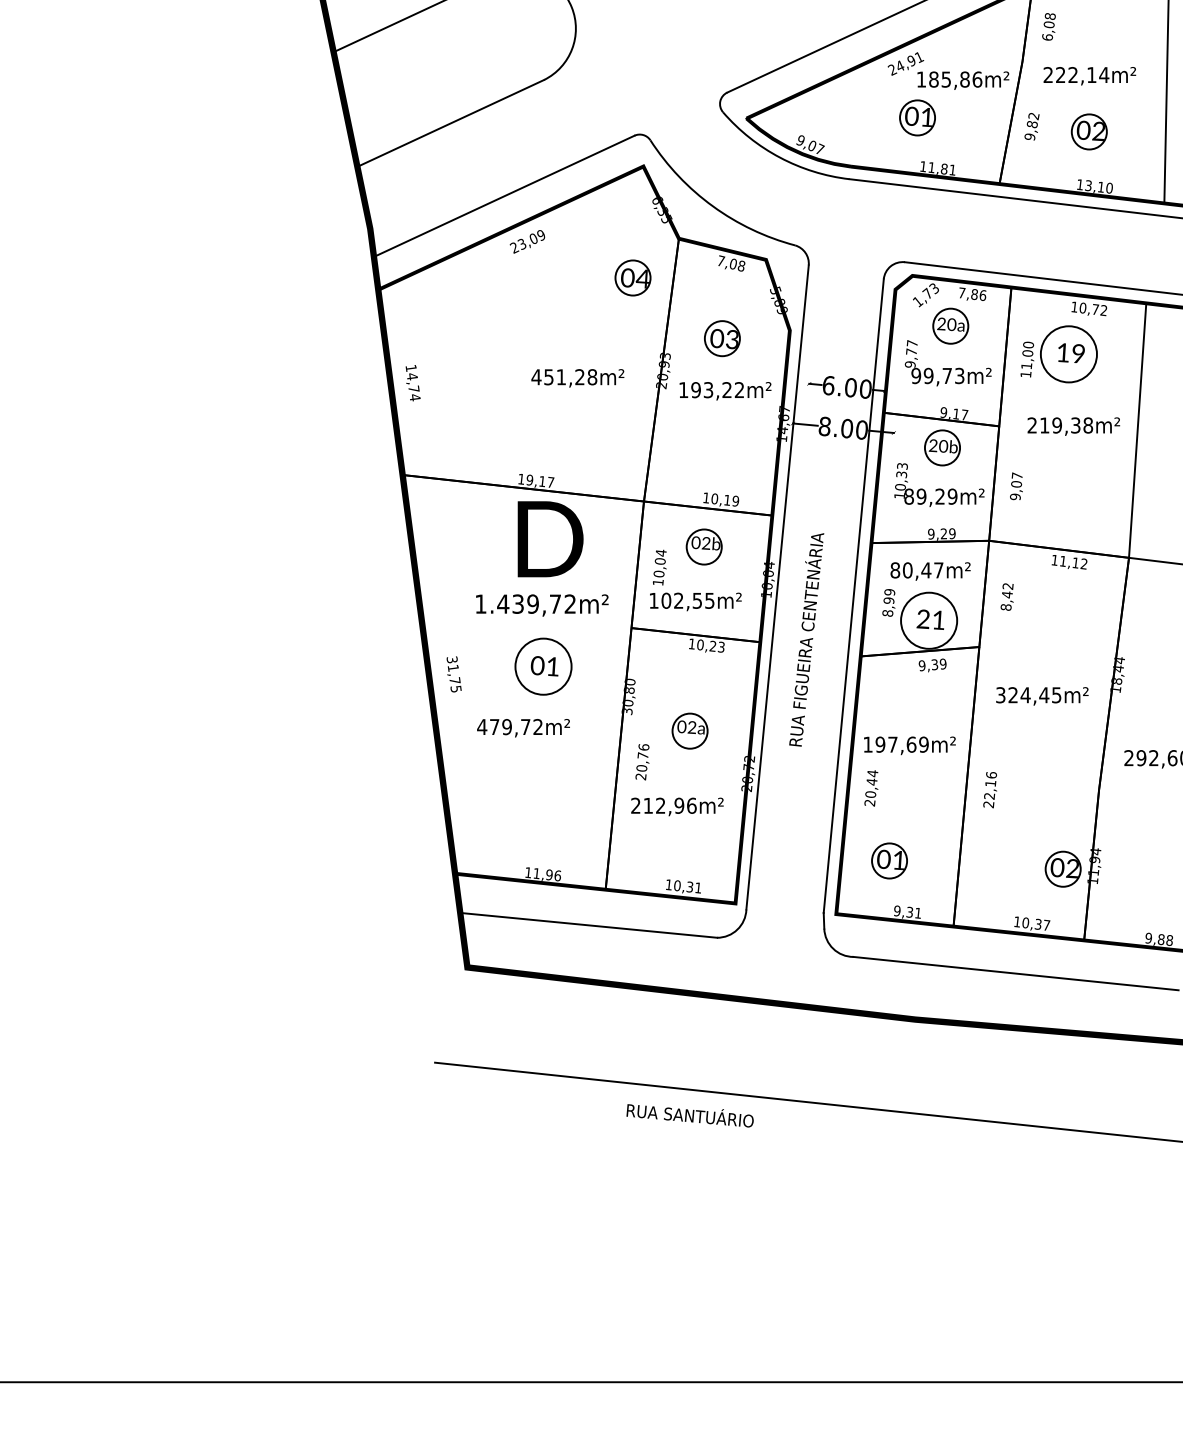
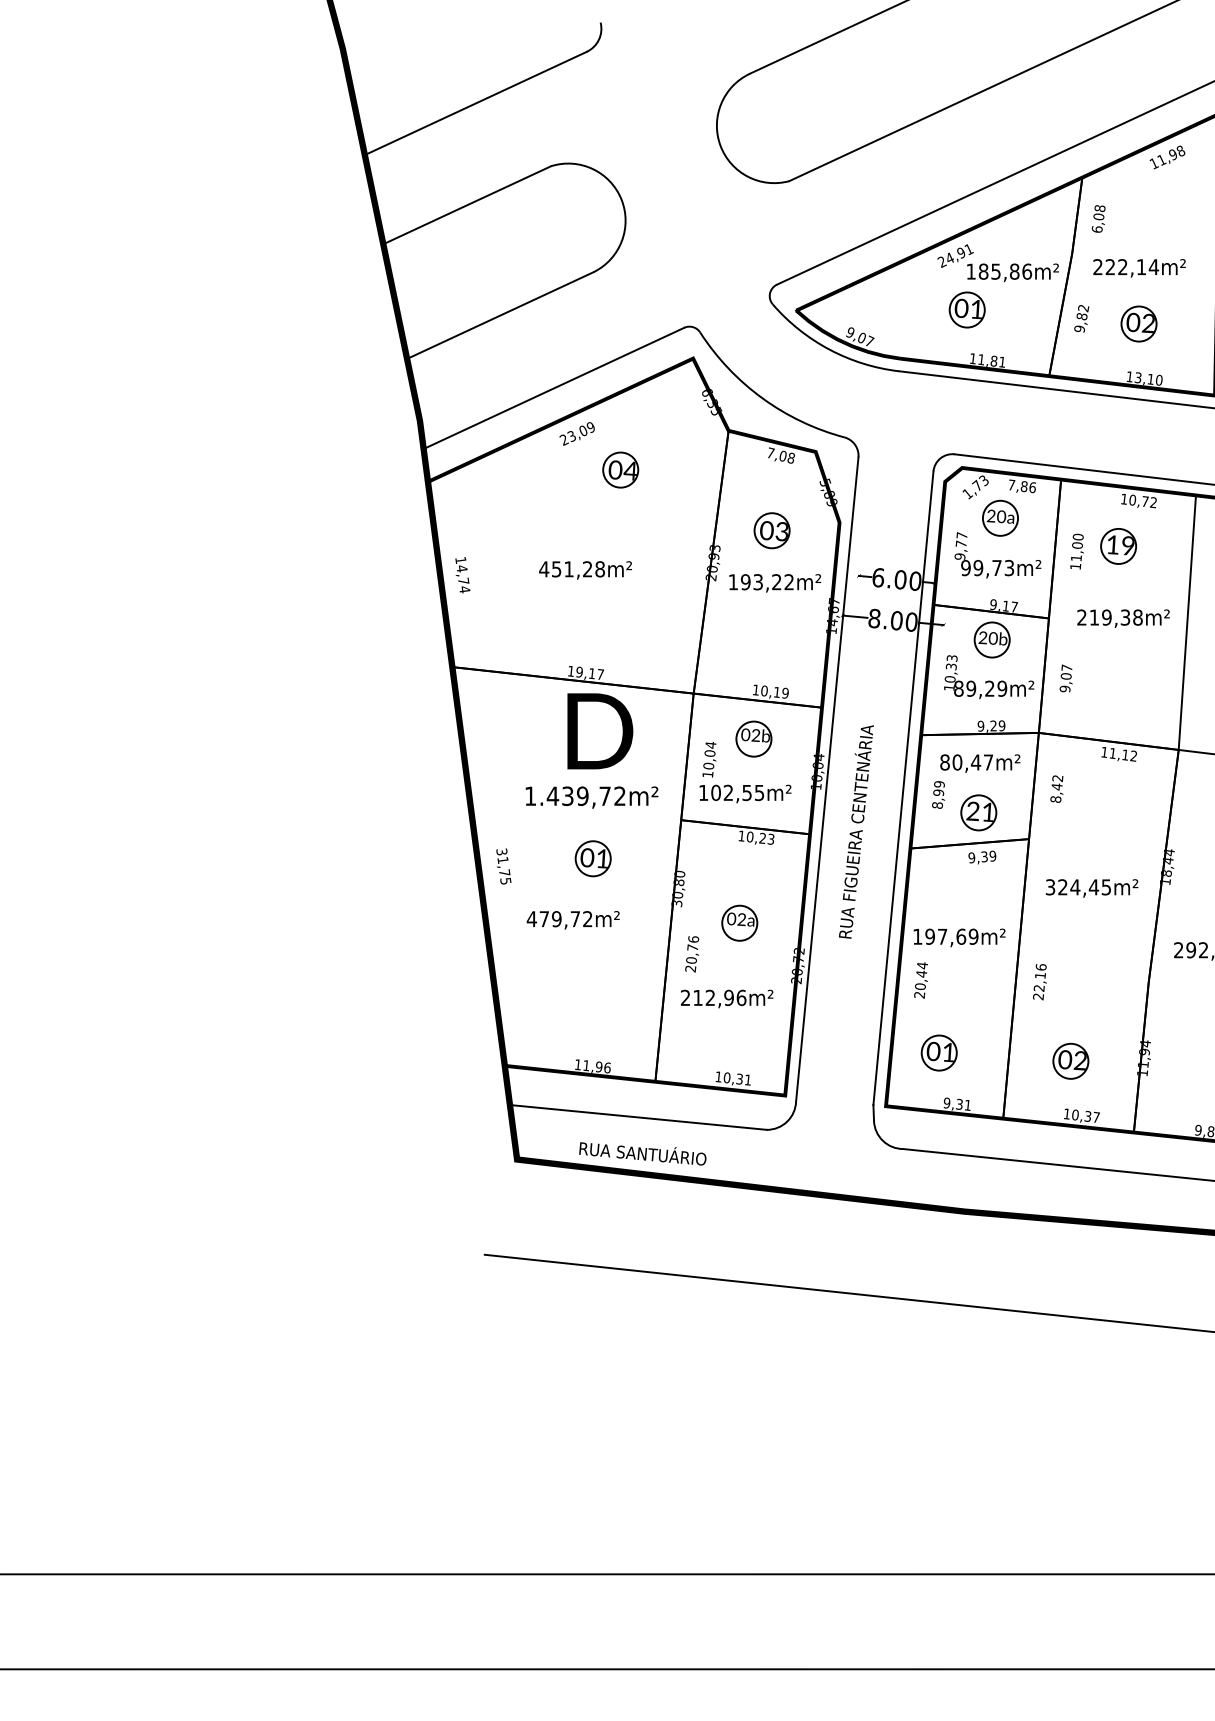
part: (632, 277) -> (620, 469), moved
circle: (1068, 353) -> (1118, 545), size x0.62
text: (577, 378) -> (585, 570), moved
circle: (928, 620) -> (978, 812), size x0.62
circle: (542, 666) -> (592, 858), size x0.62
part: (1062, 868) -> (1070, 1060), moved
text: (689, 1115) -> (642, 1153), moved

